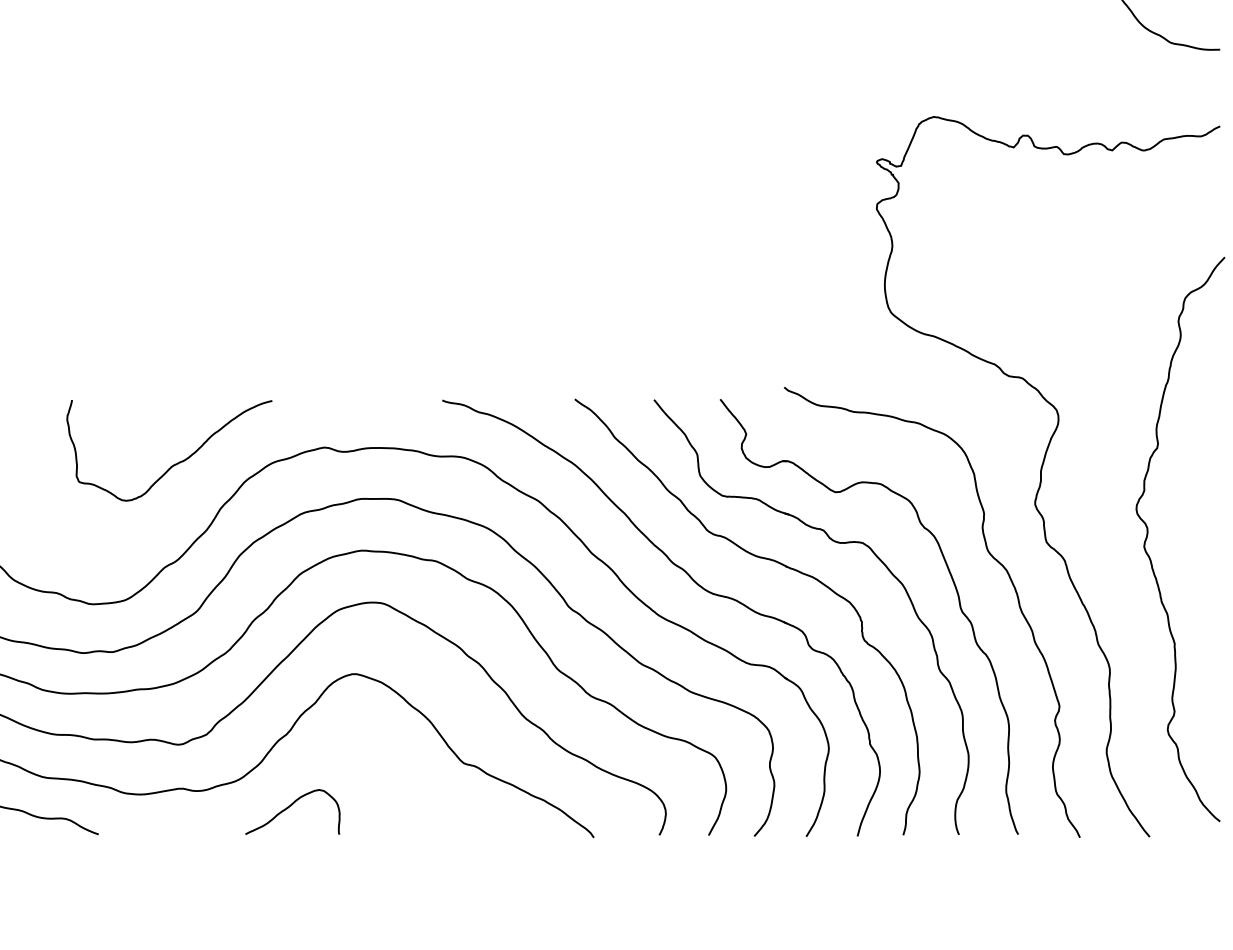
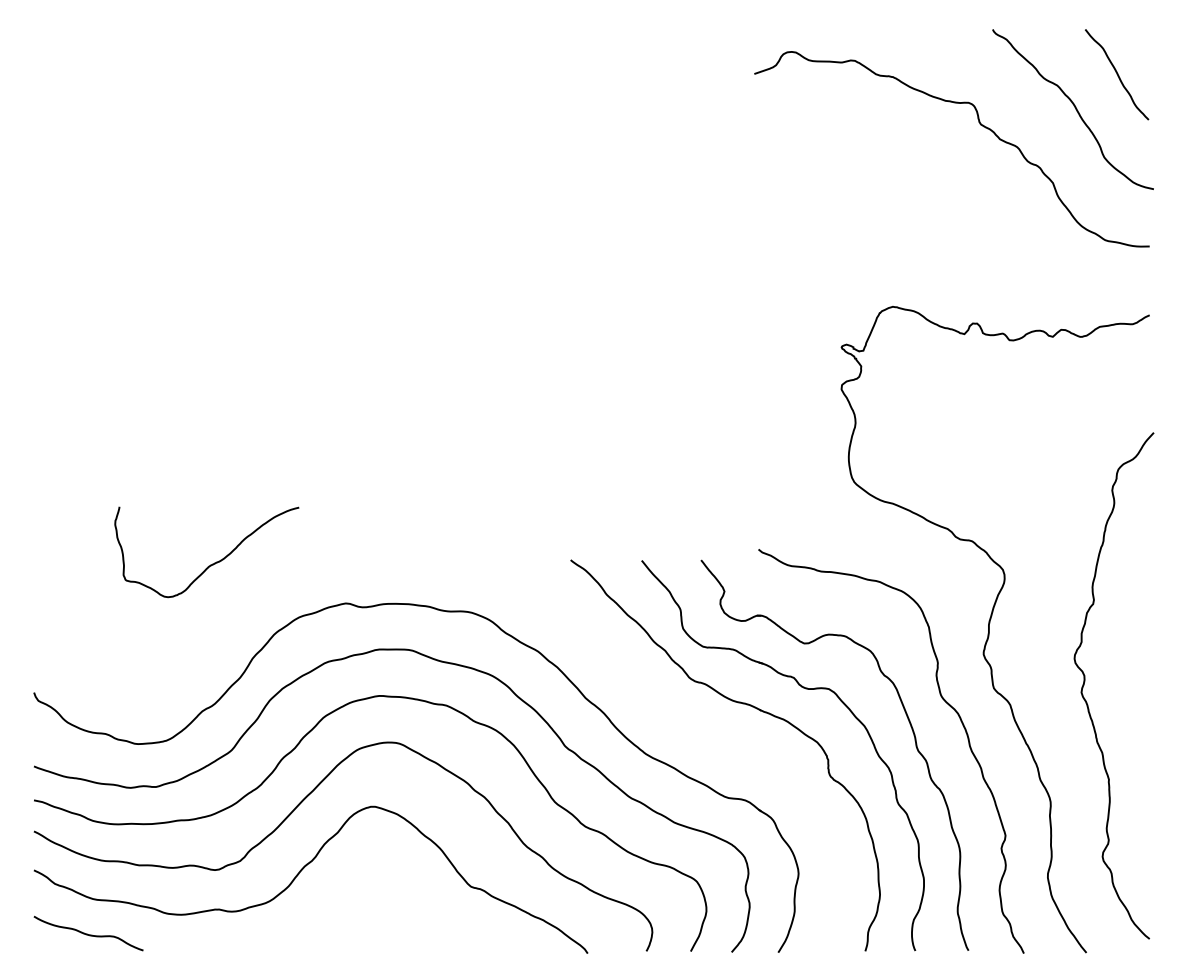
curve: (175, 463) -> (212, 563), moved
part: (695, 583) -> (678, 725), removed
curve: (289, 807) -> (314, 926), removed

